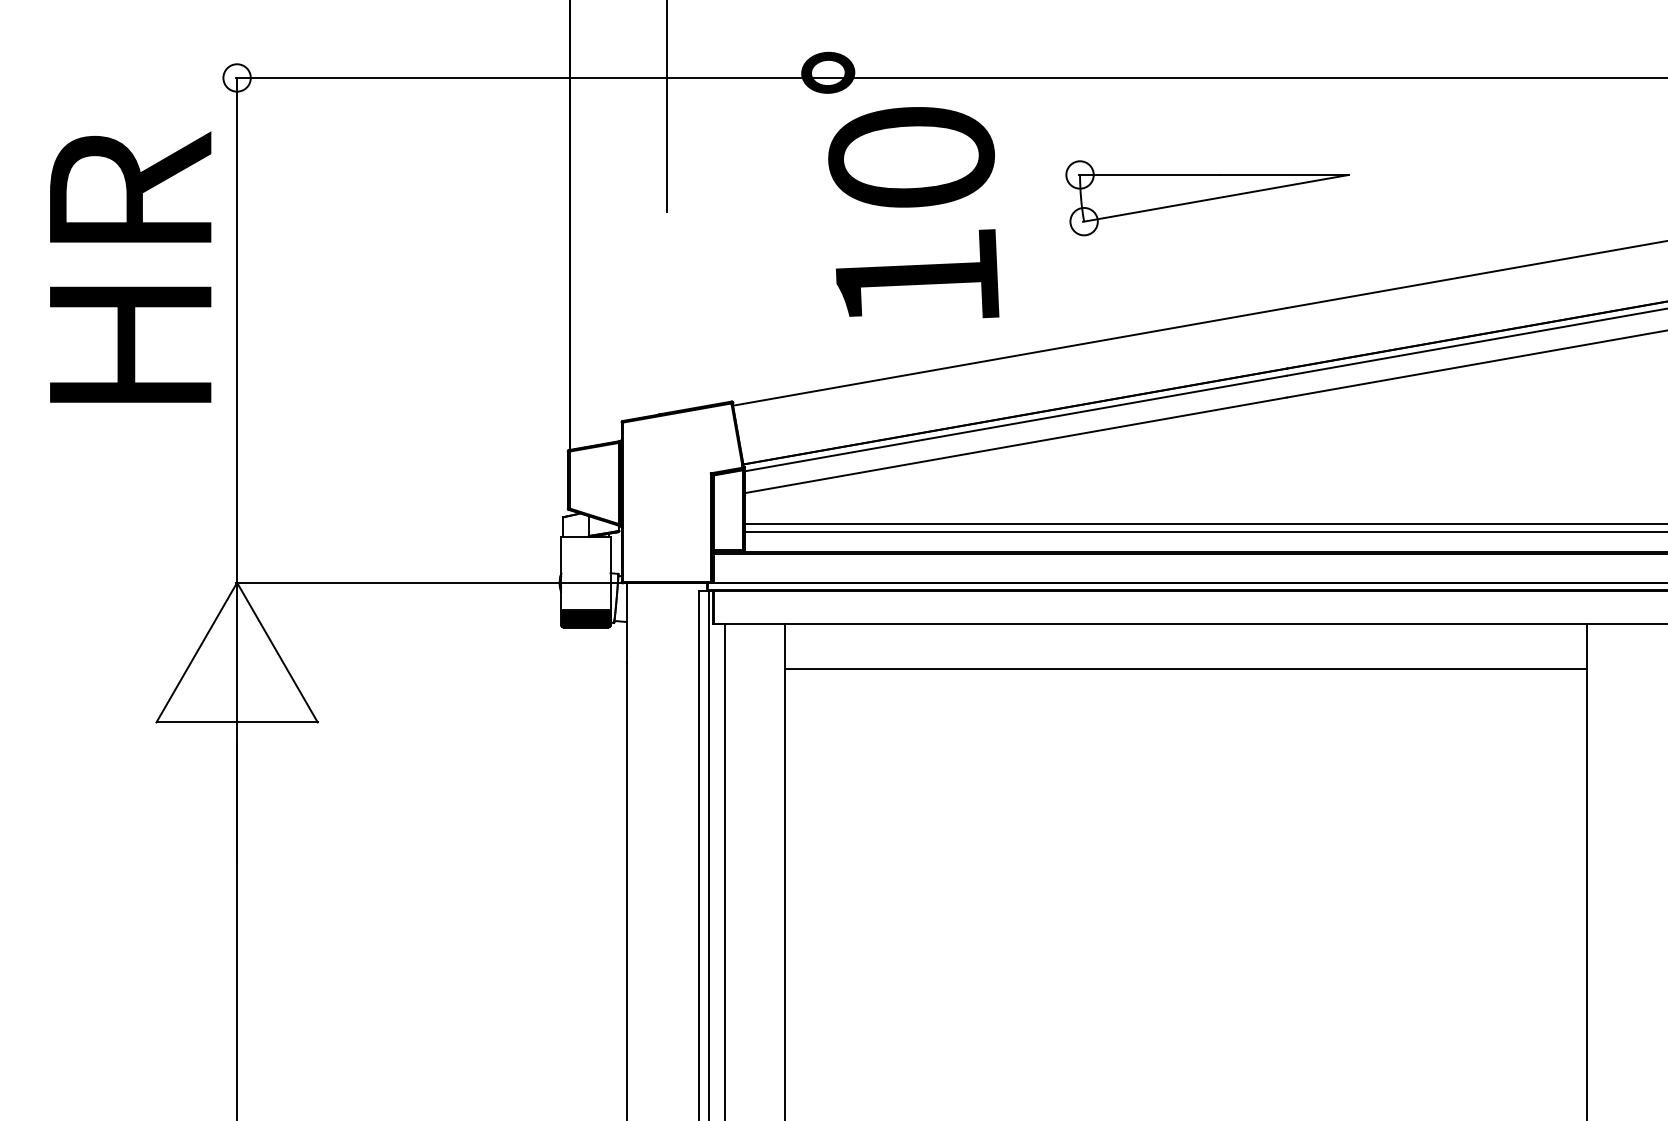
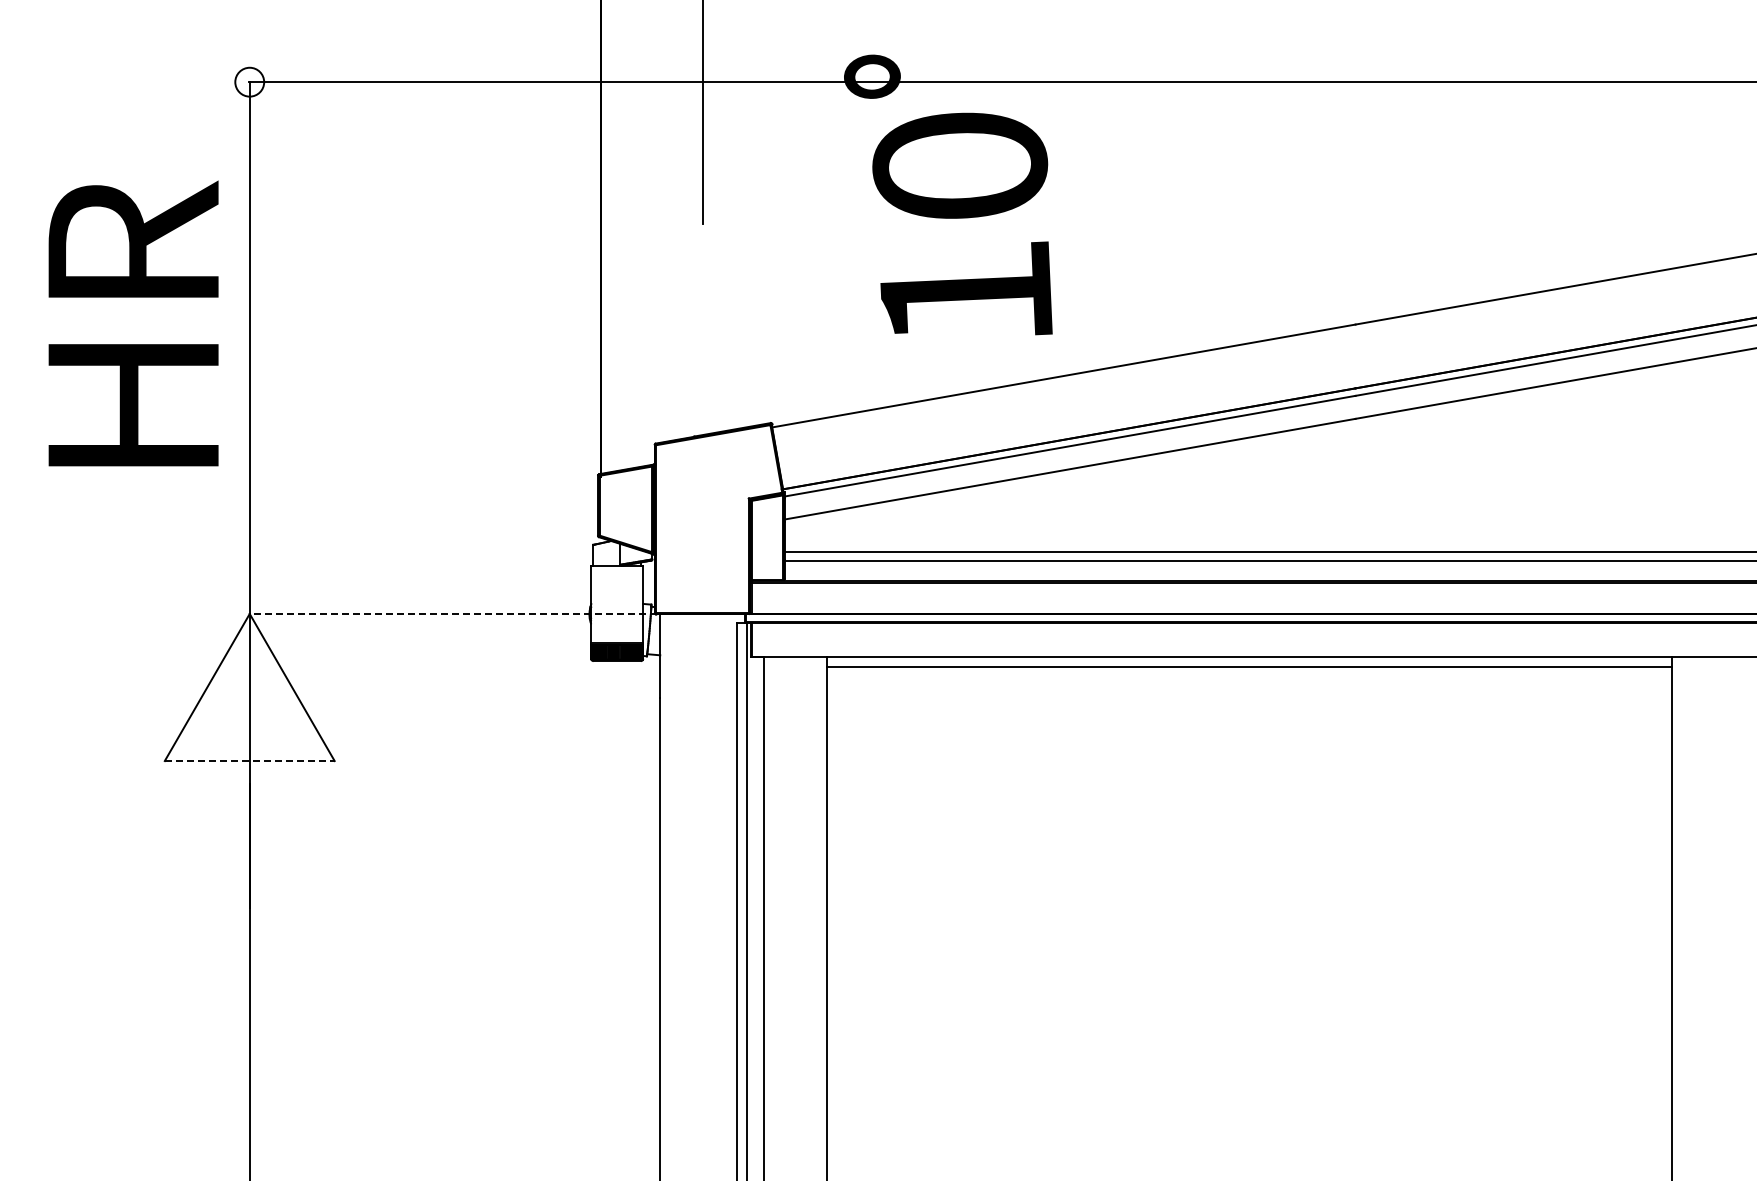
part: (1207, 197) -> (1271, 208), removed
text: (130, 267) -> (133, 323), moved
line: (429, 582) -> (452, 613), solid -> dashed
line: (1186, 668) -> (1249, 666), moved
line: (236, 722) -> (249, 761), solid -> dashed

